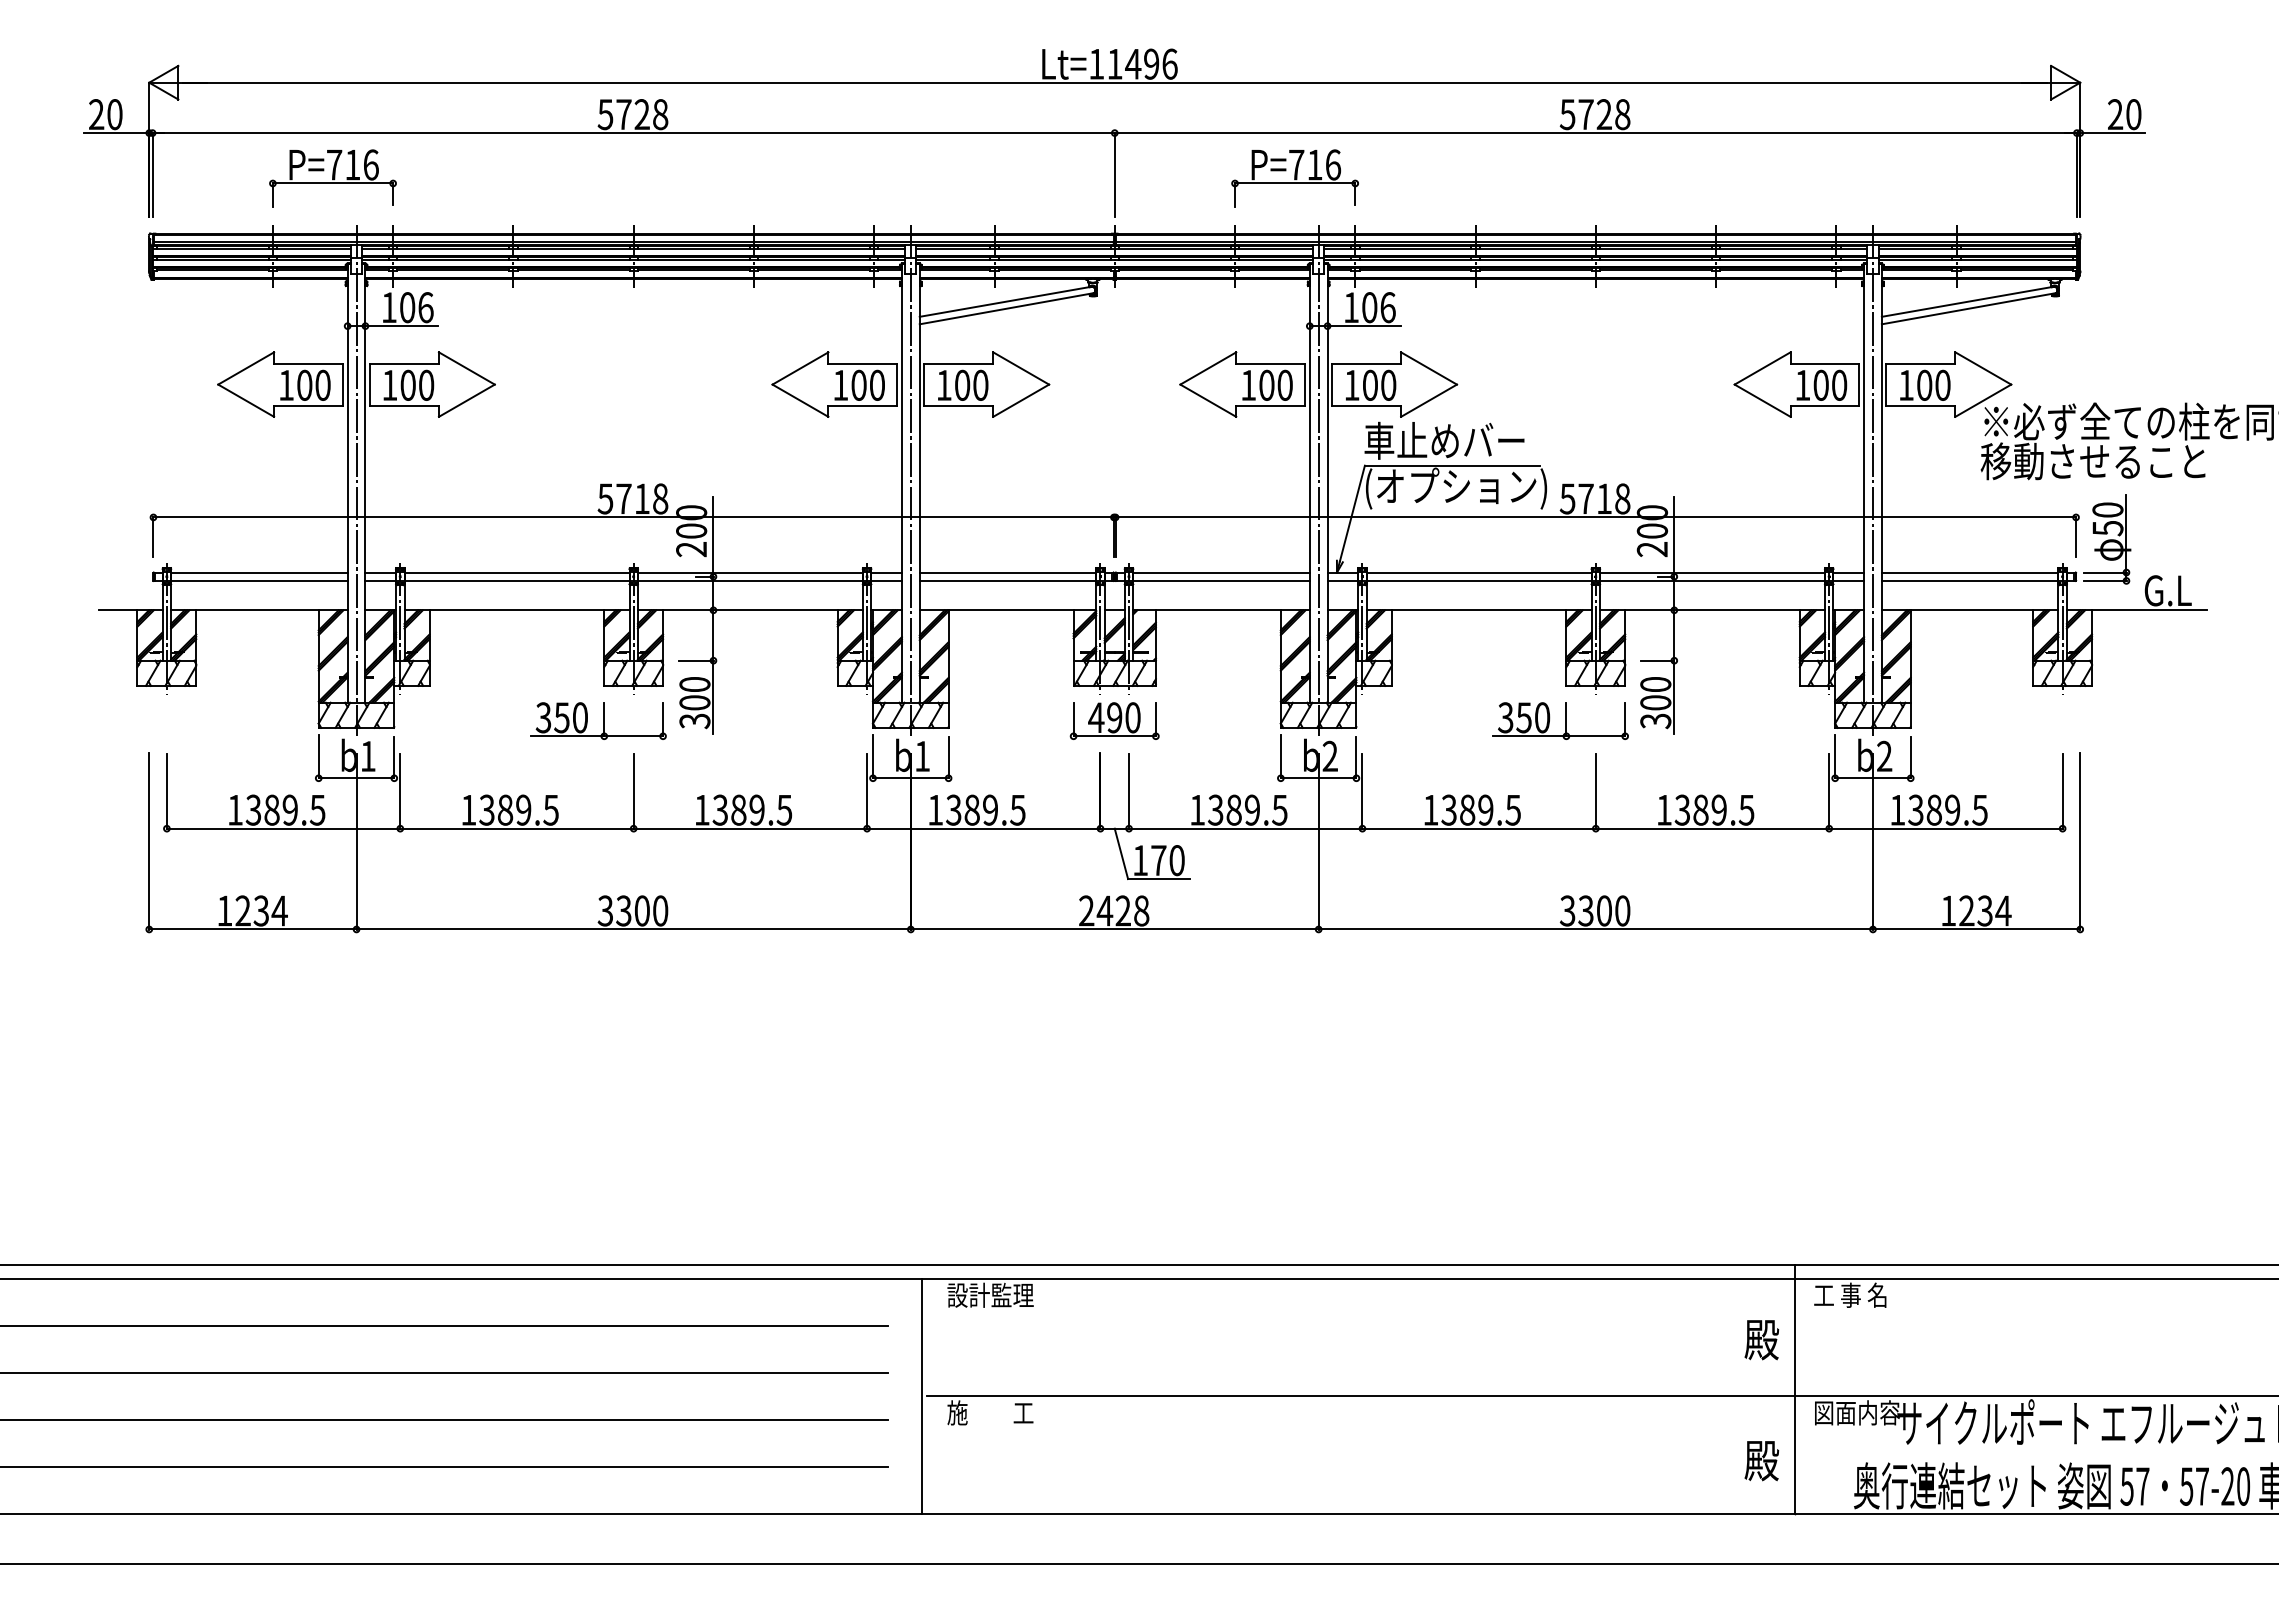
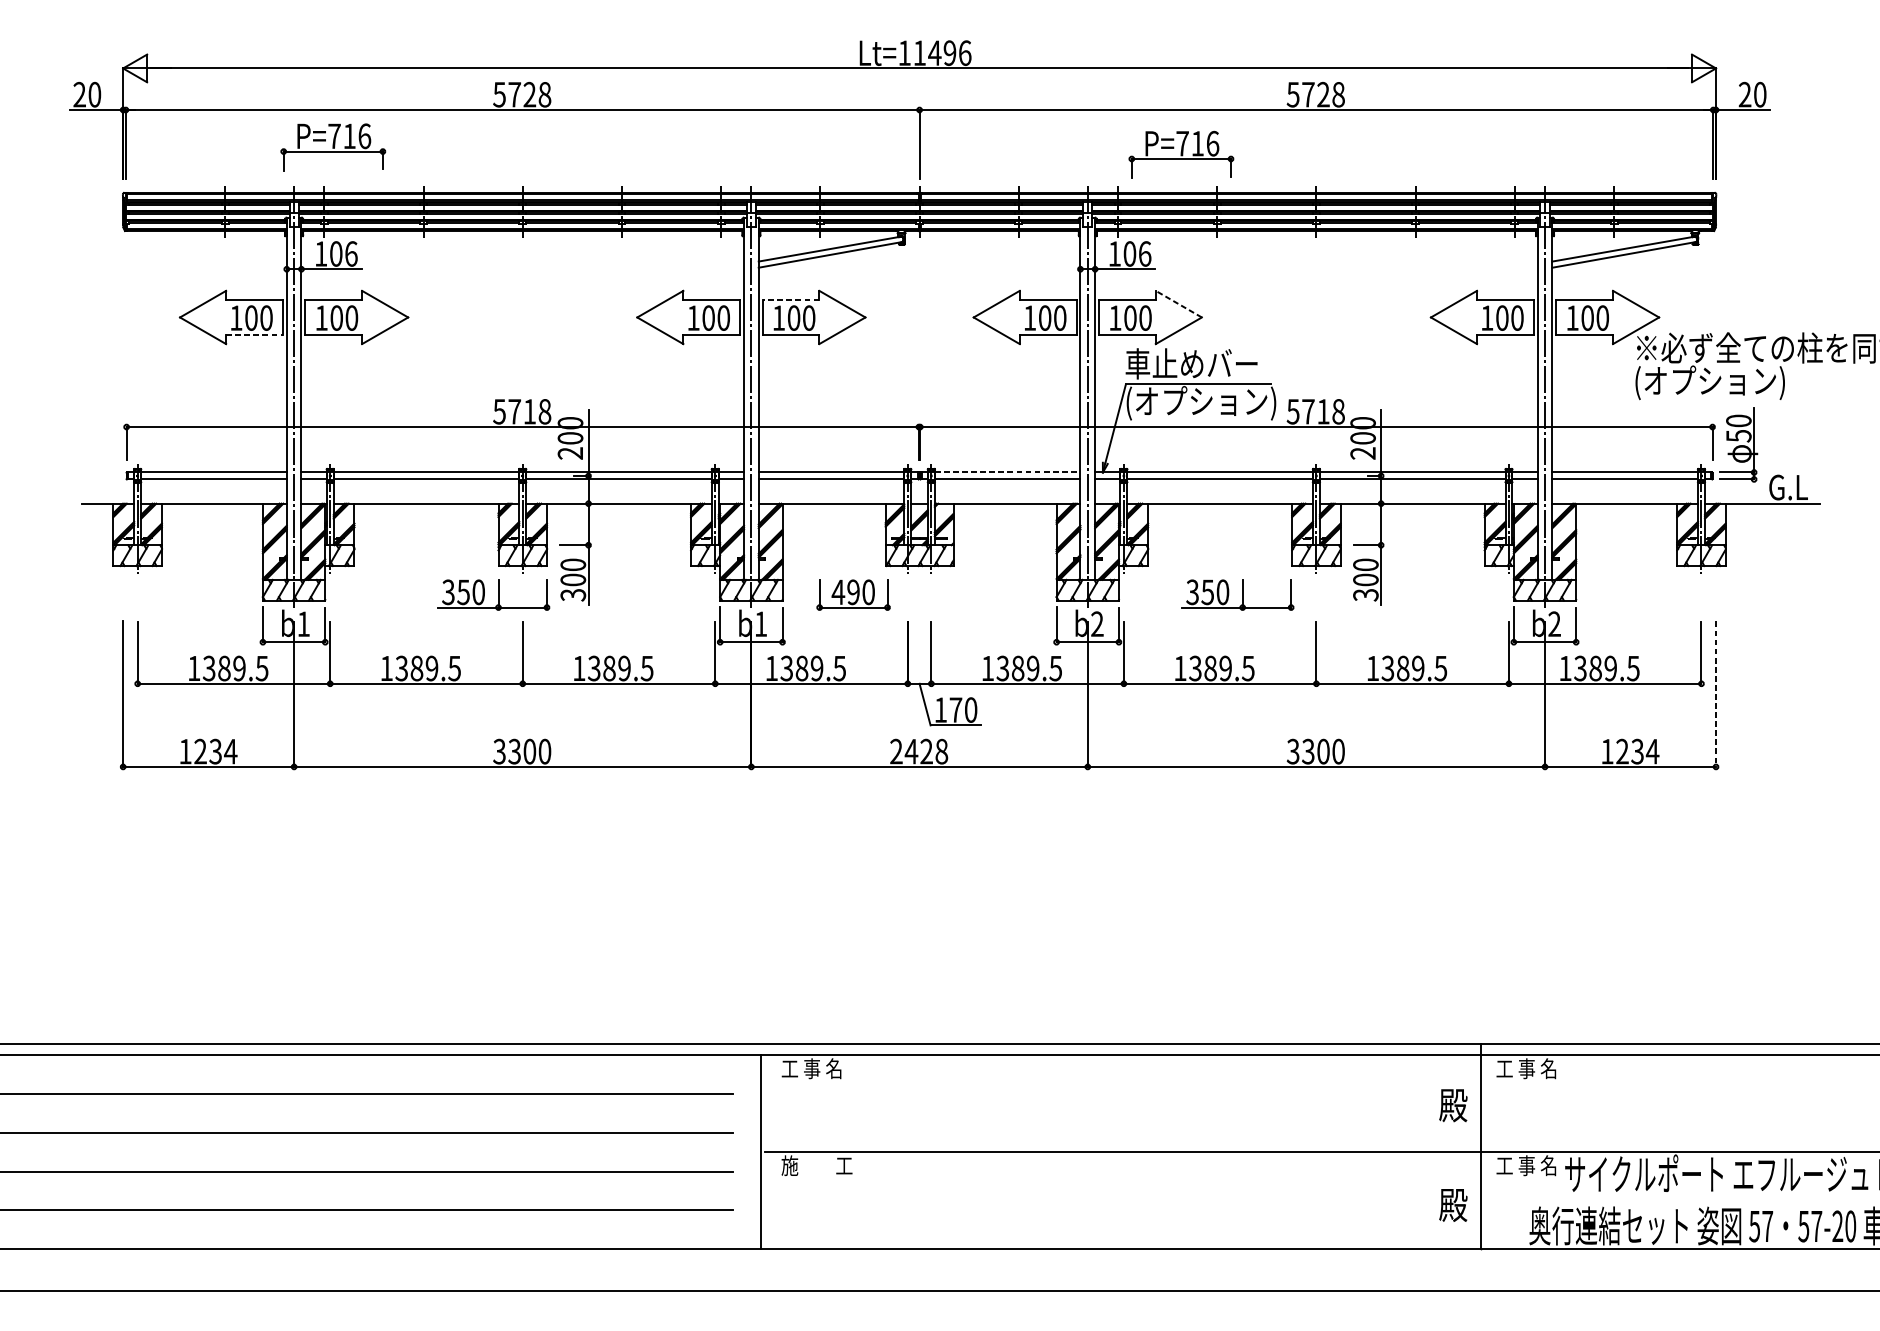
part: (332, 178) -> (332, 147), moved
part: (1294, 178) -> (1180, 154), moved
line: (958, 363) -> (790, 300), solid -> dashed
line: (1428, 368) -> (1178, 304), solid -> dashed
line: (309, 405) -> (255, 334), solid -> dashed
text: (2092, 463) -> (1726, 382), 移動させること -> (オプション)
line: (1222, 572) -> (1008, 472), solid -> dashed
part: (1114, 720) -> (853, 594), moved
part: (1560, 720) -> (1237, 594), moved
line: (2080, 841) -> (1716, 694), solid -> dashed
text: (990, 1294) -> (817, 1068), 設計監理 -> 工 事 名
text: (1856, 1412) -> (1531, 1165), 図面内容 -> 工 事 名

